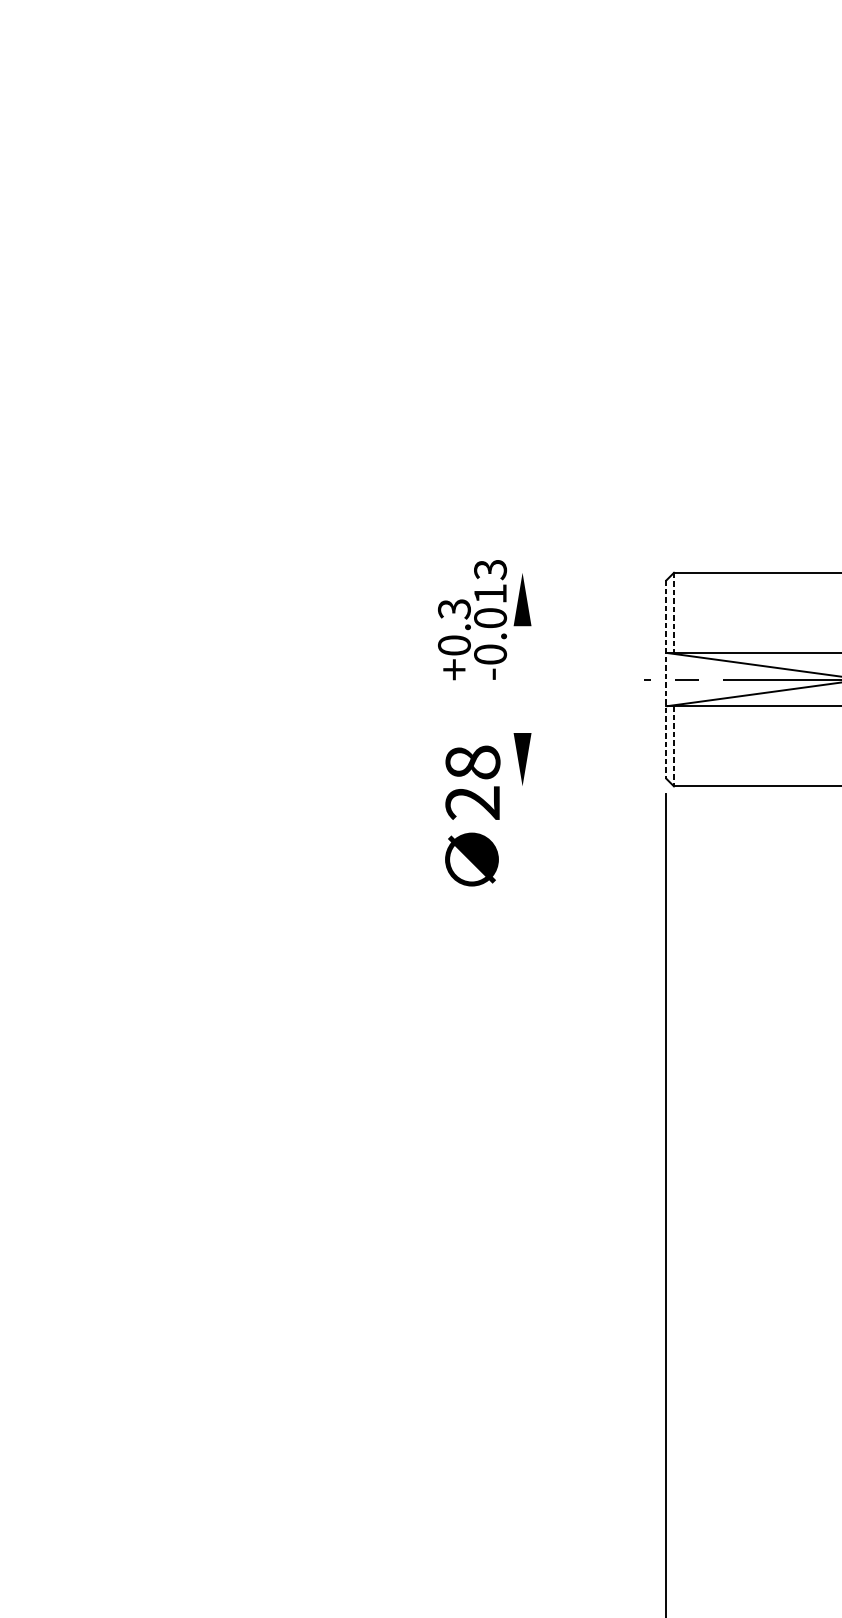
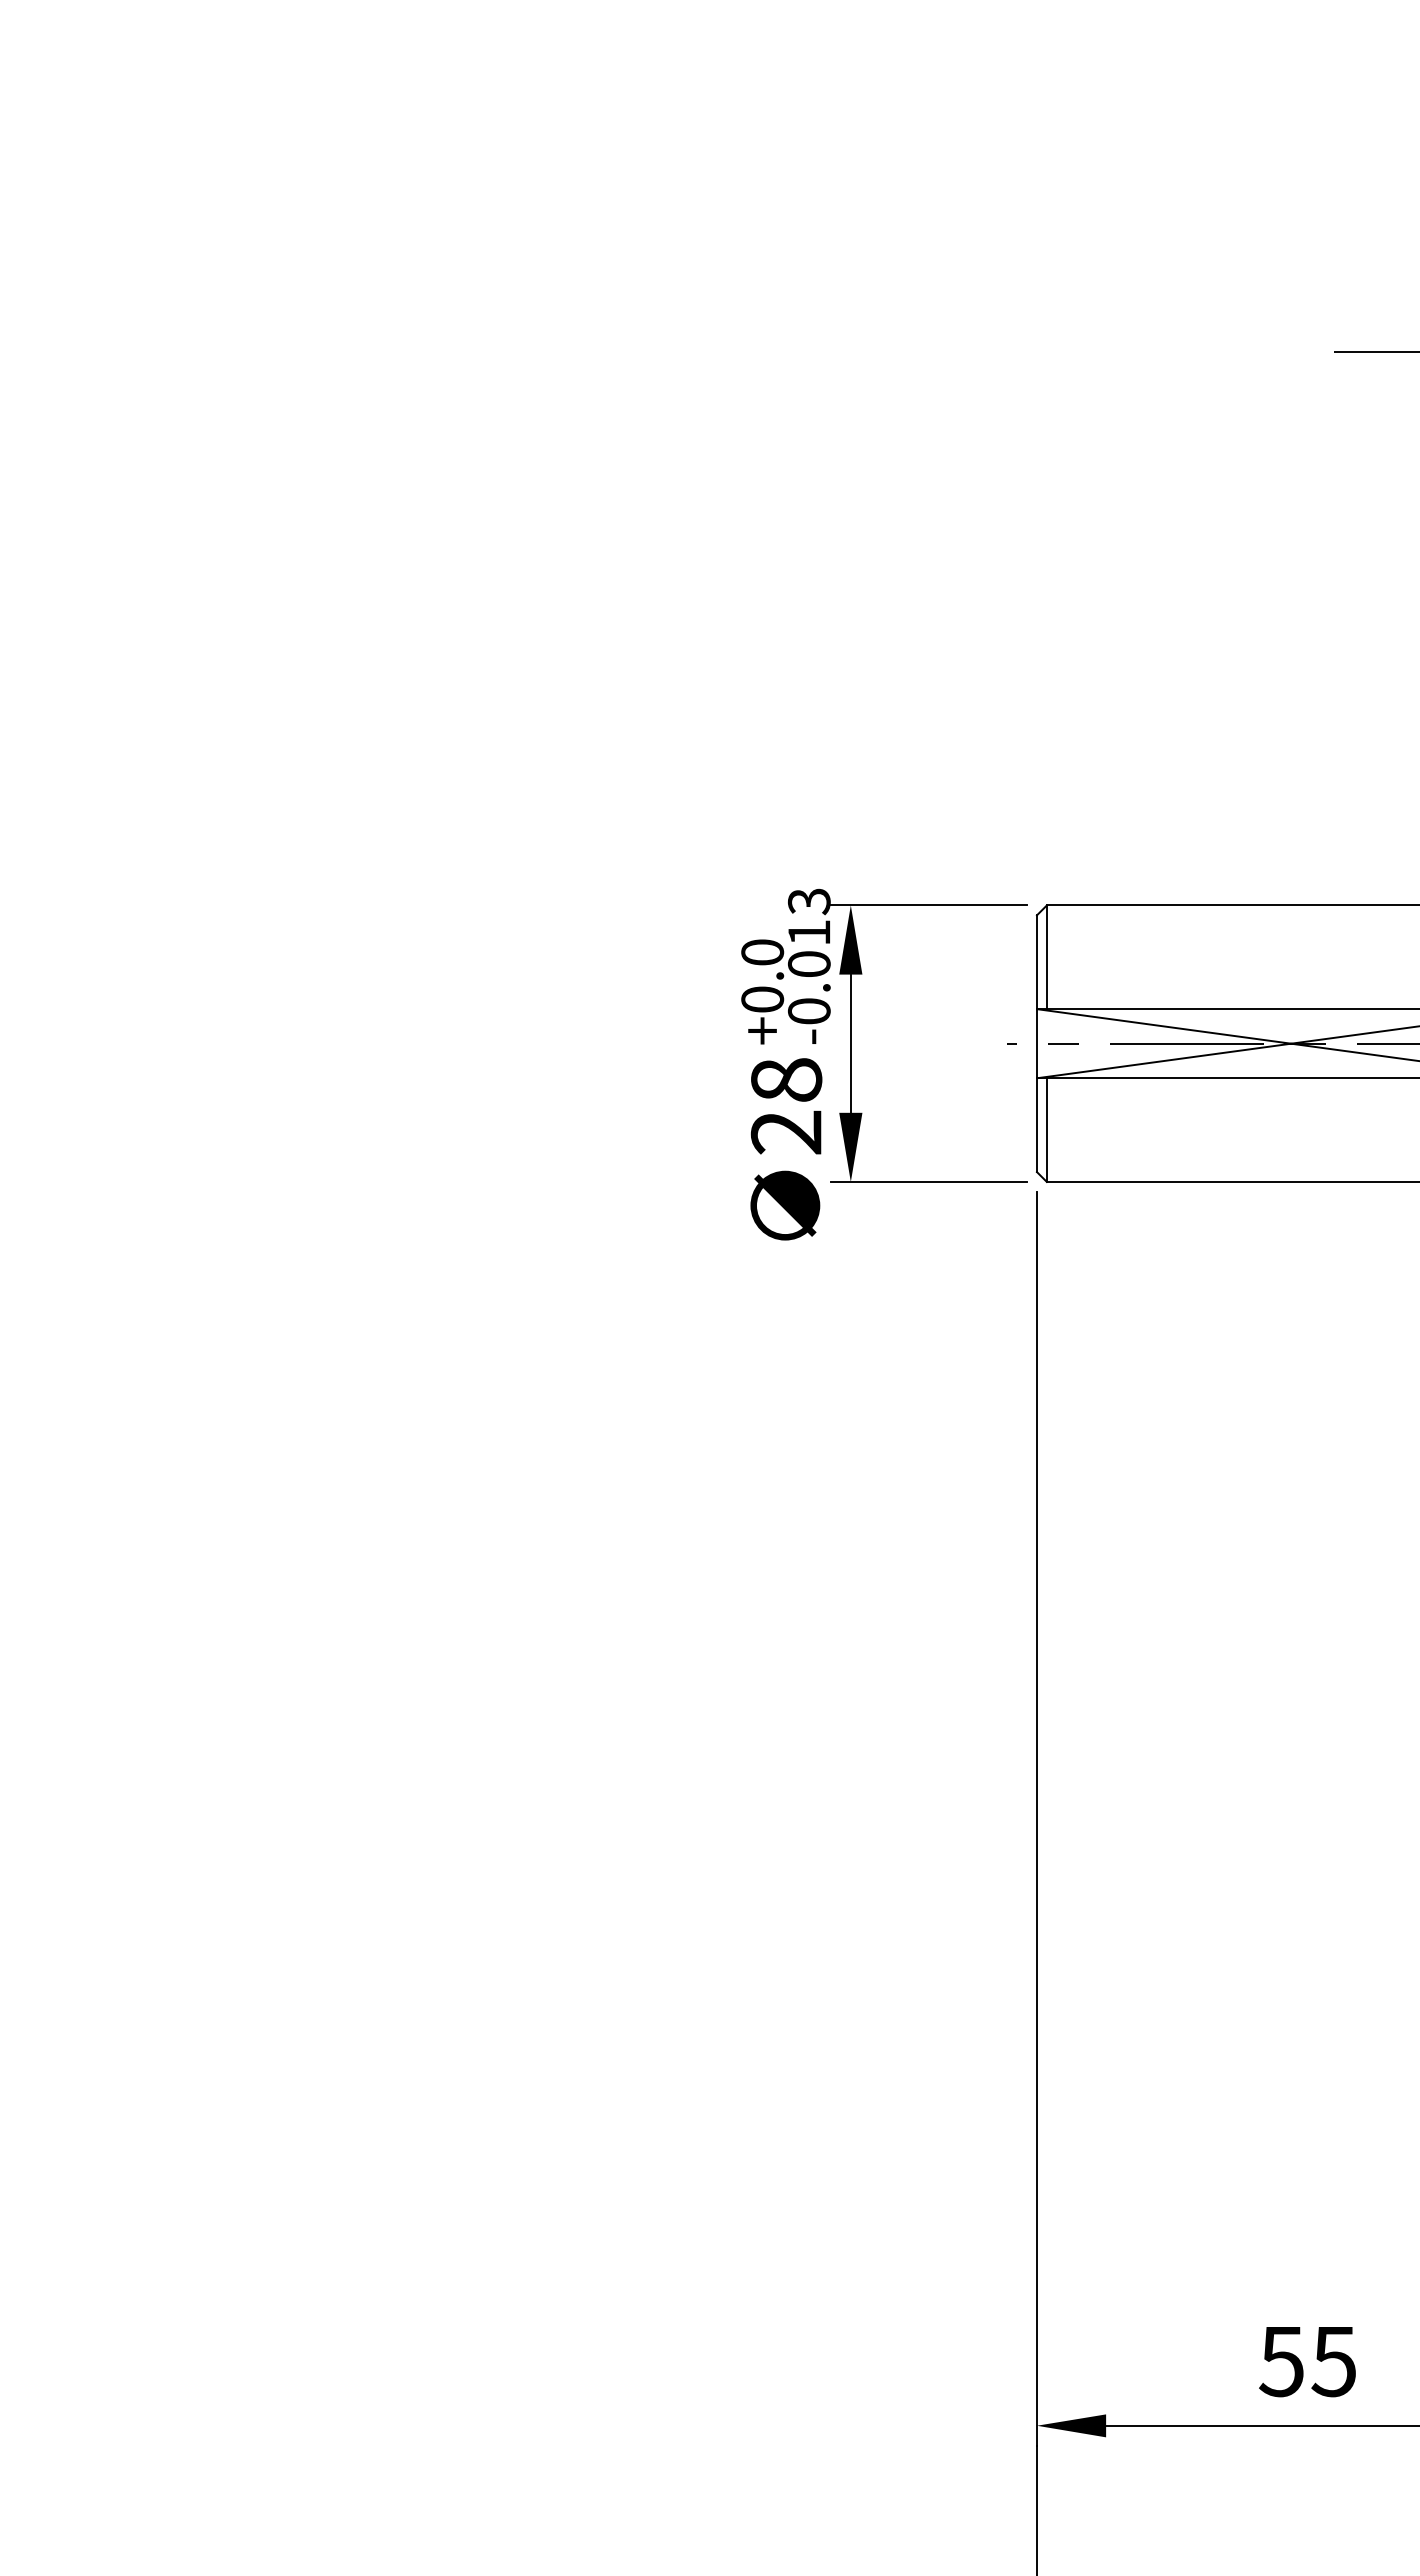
line: (583, 572) -> (929, 905), added
text: (454, 609) -> (762, 952), +0.3 -> +0.0
line: (673, 612) -> (1046, 957), dashed -> solid
line: (522, 679) -> (850, 1043), added
line: (666, 680) -> (1036, 1044), dashed -> solid
line: (673, 746) -> (1046, 1130), dashed -> solid
line: (583, 786) -> (929, 1181), added
text: (472, 816) -> (786, 1149), moved

